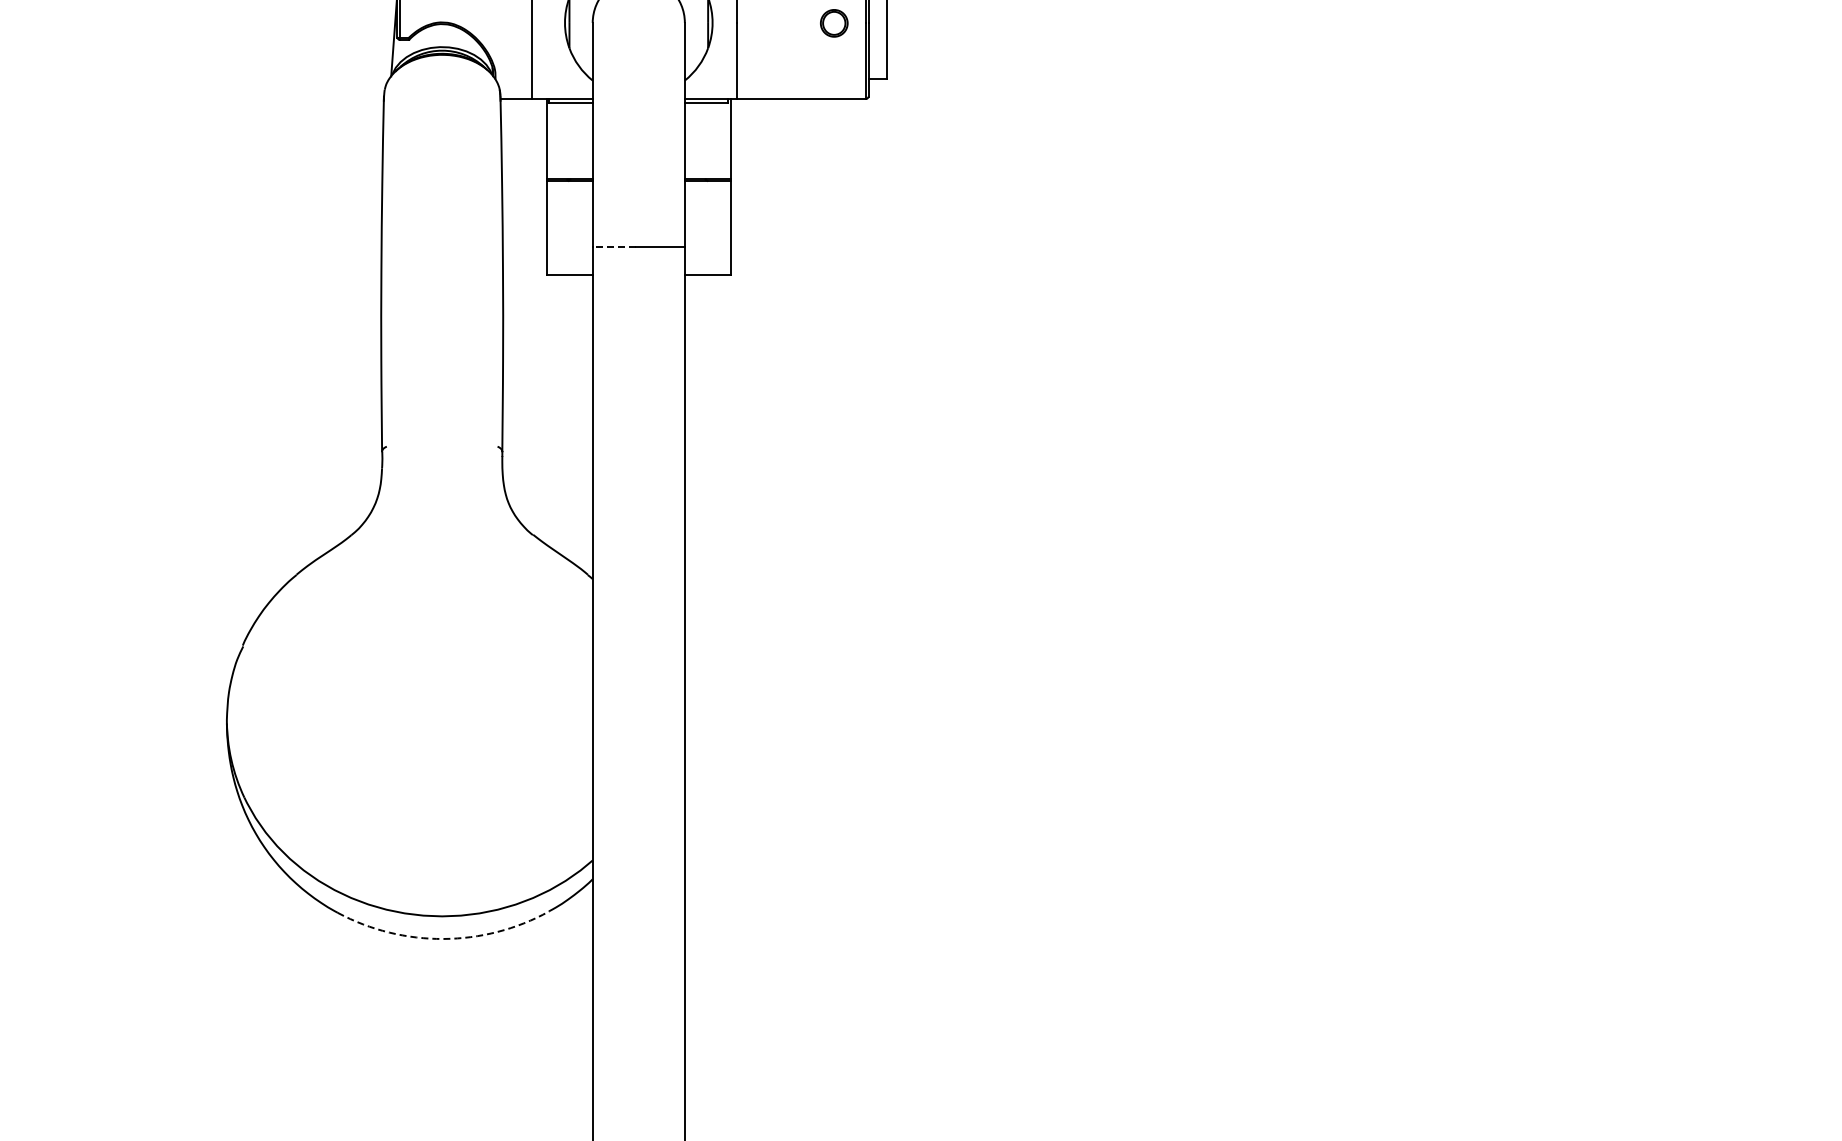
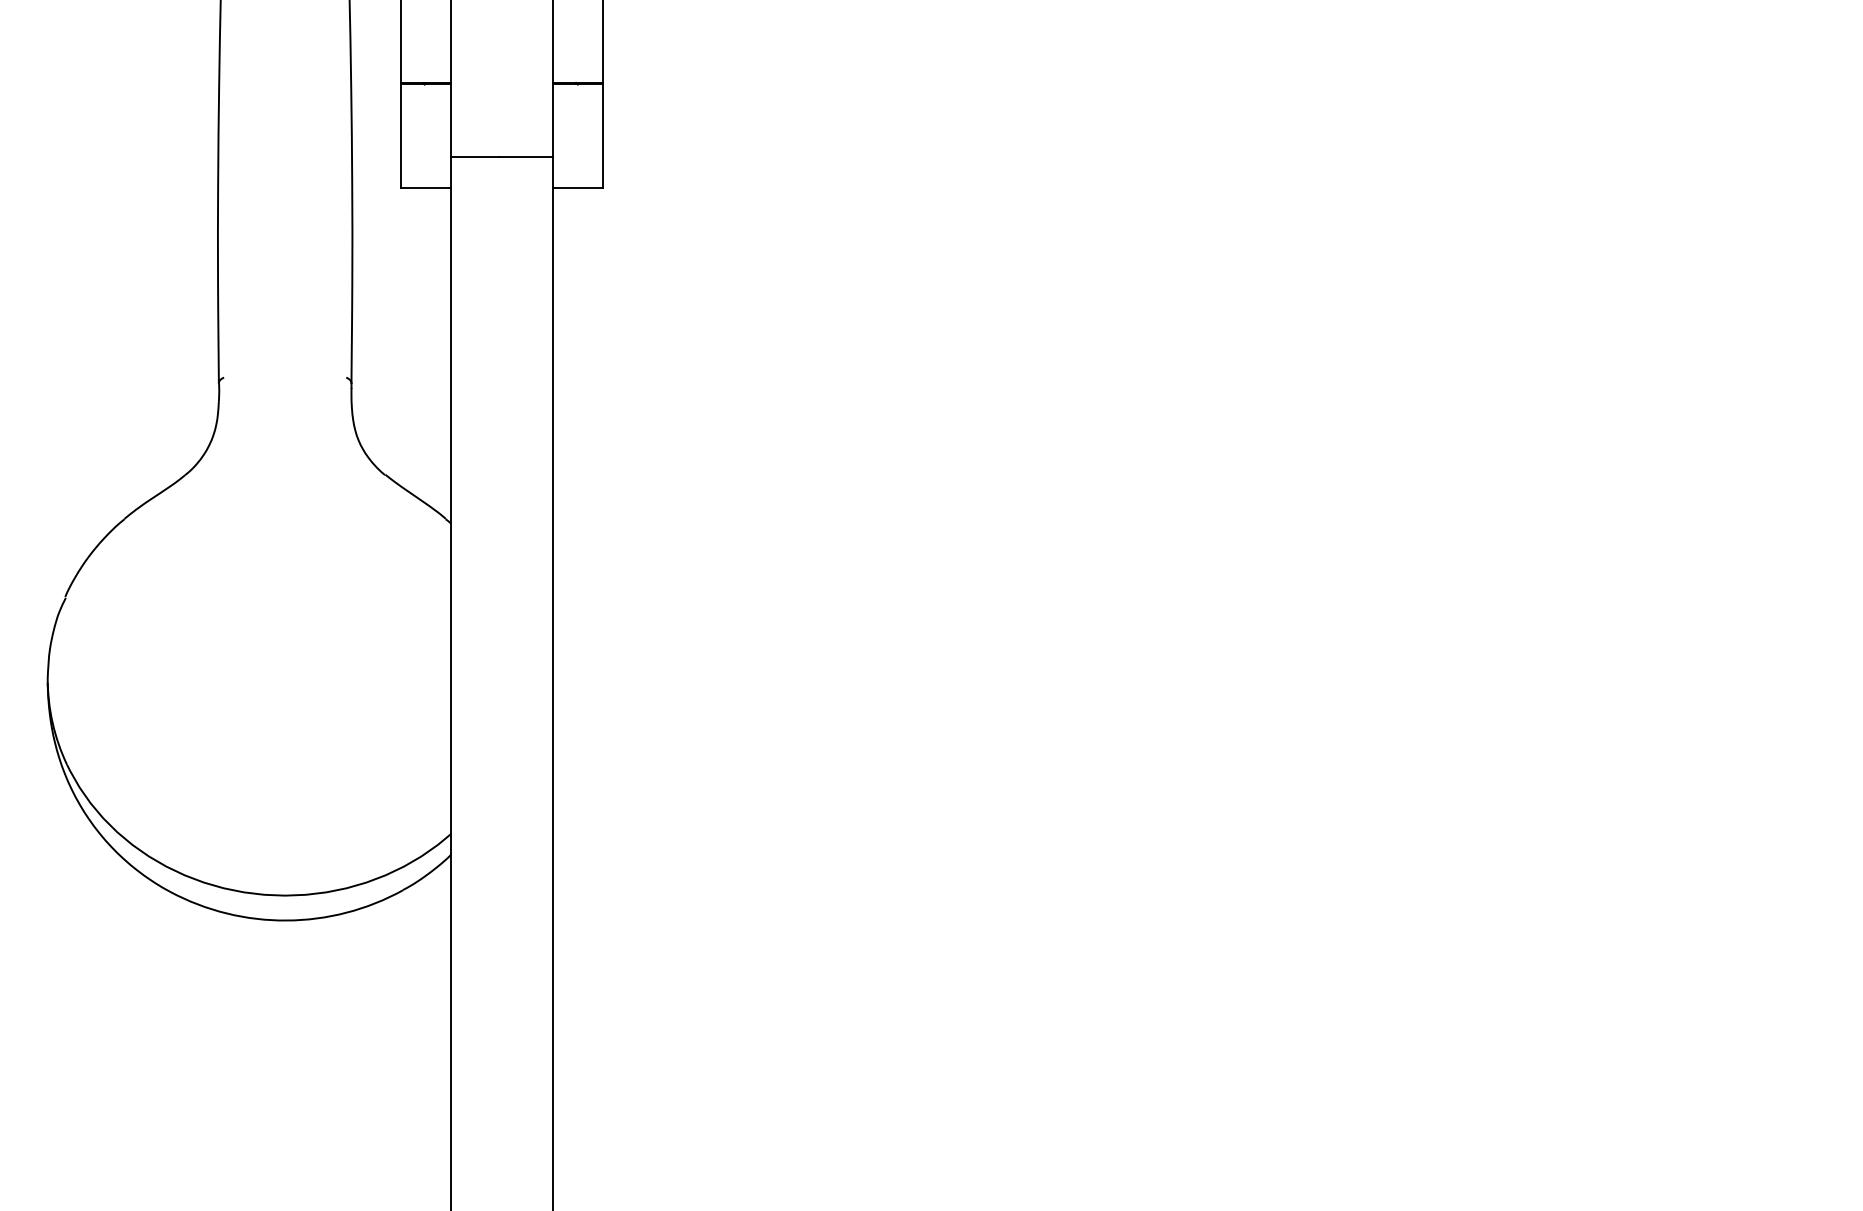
line: (613, 246) -> (474, 156), dashed -> solid
arc: (443, 938) -> (286, 920), dashed -> solid

